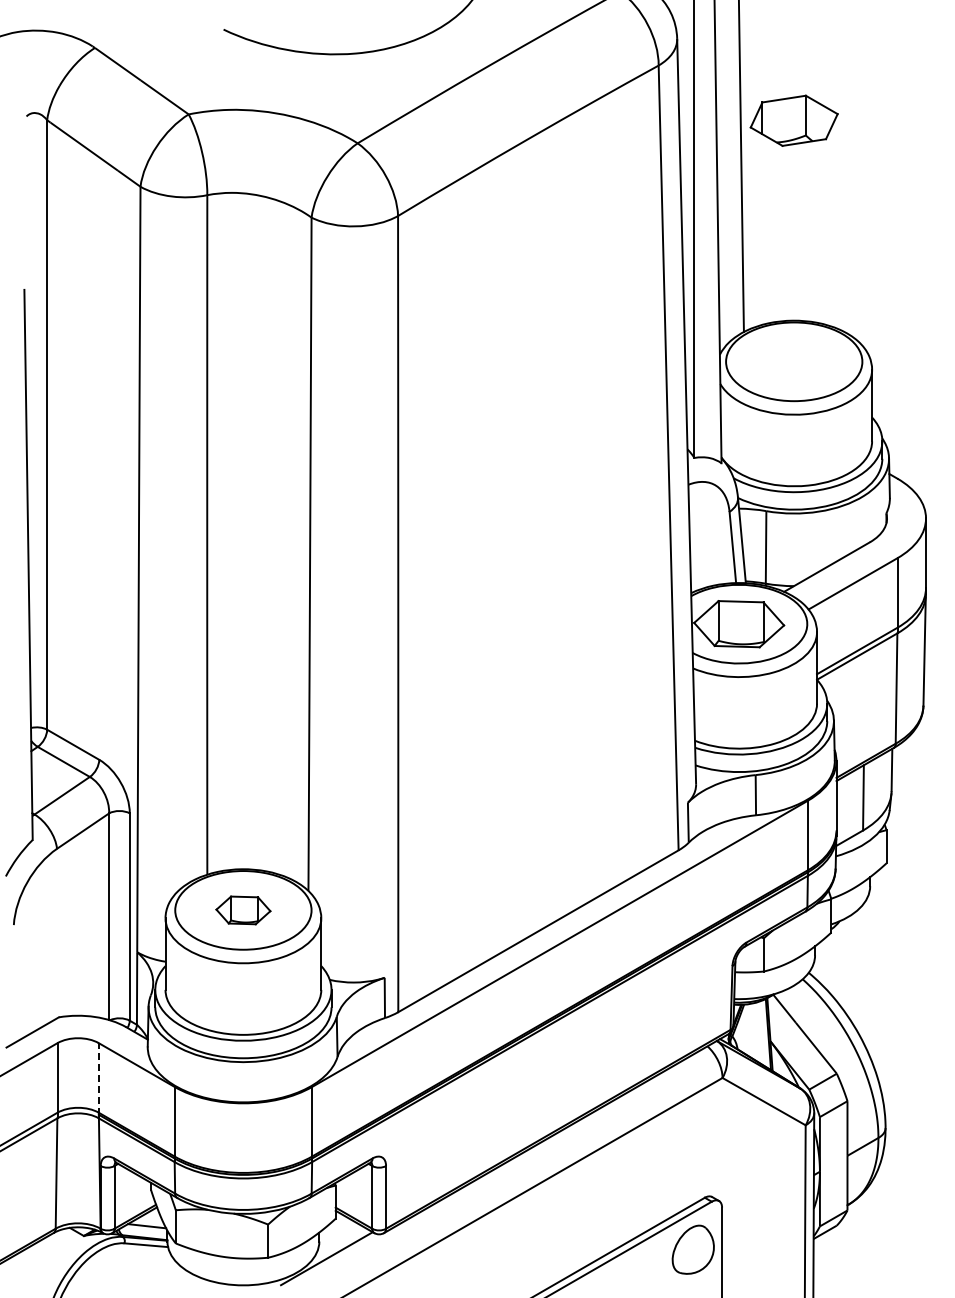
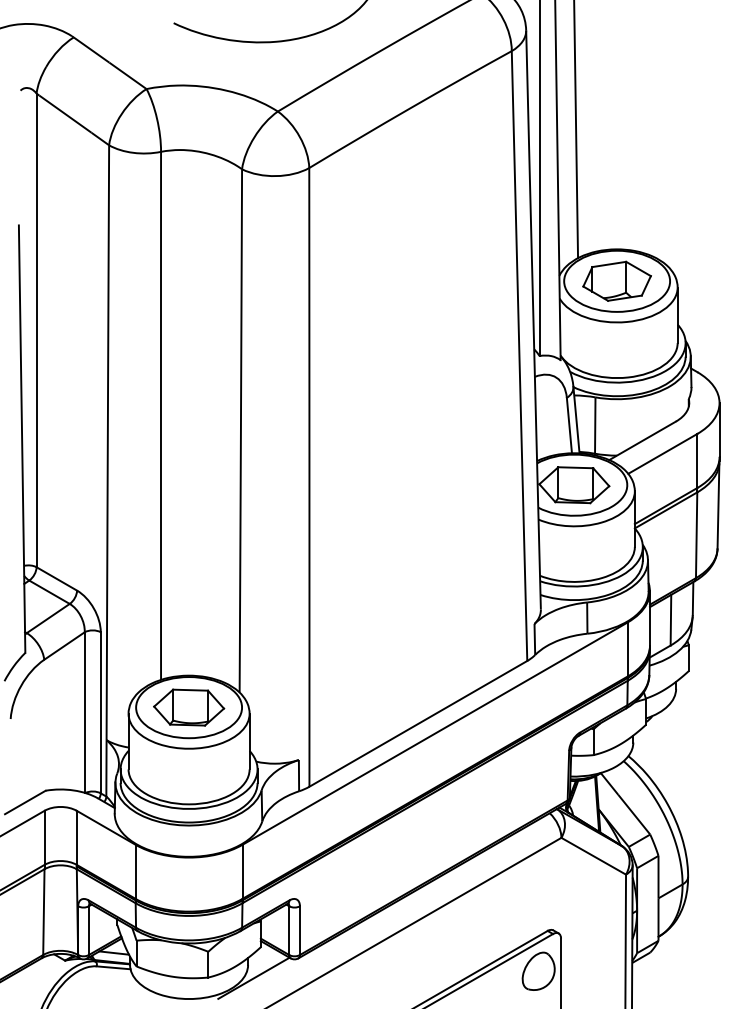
part: (793, 120) -> (616, 281), moved
part: (243, 910) -> (189, 707), size x1.67
line: (98, 1078) -> (76, 838), dashed -> solid

